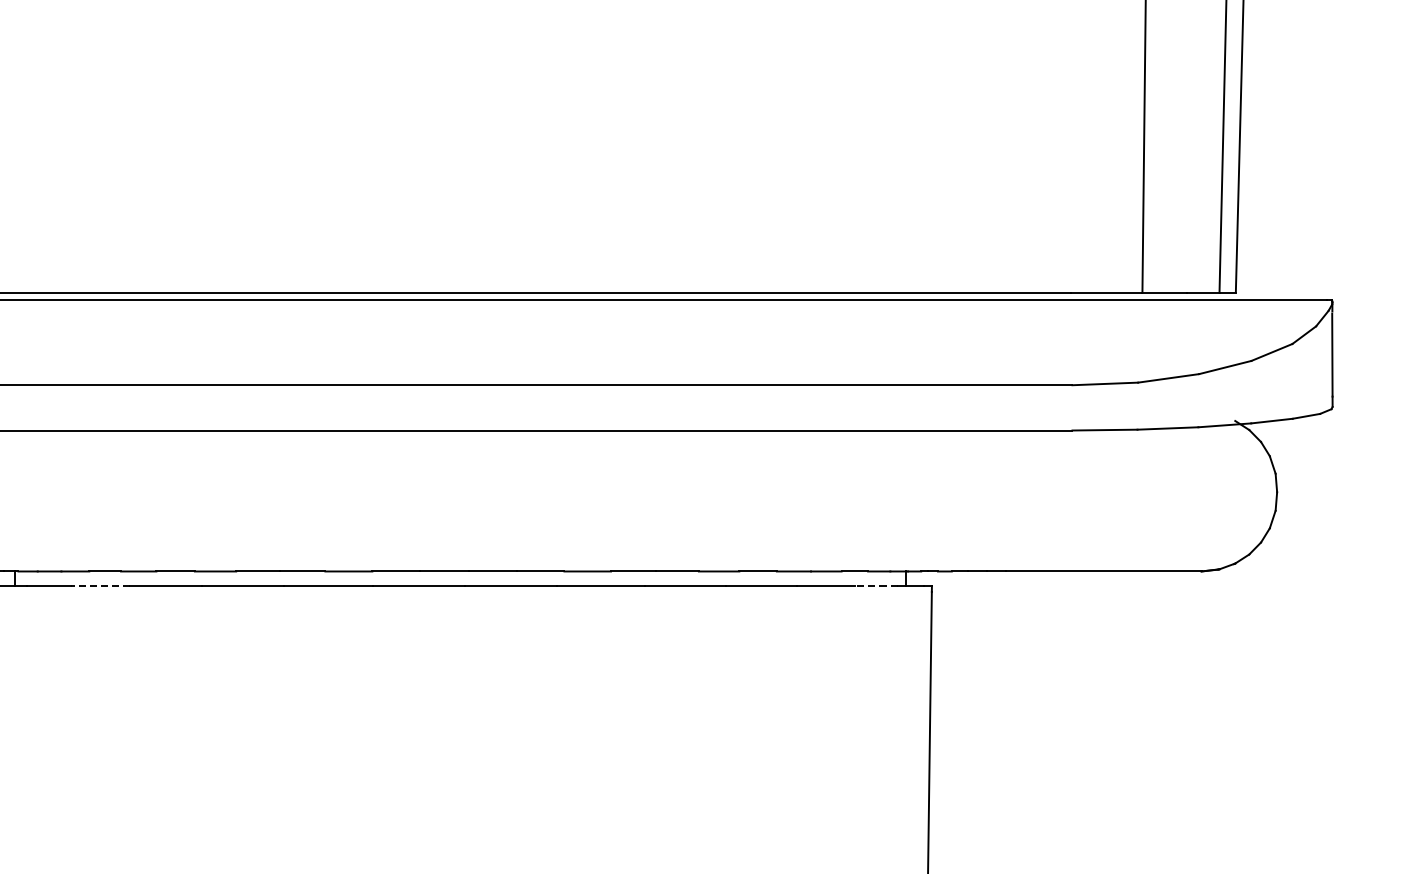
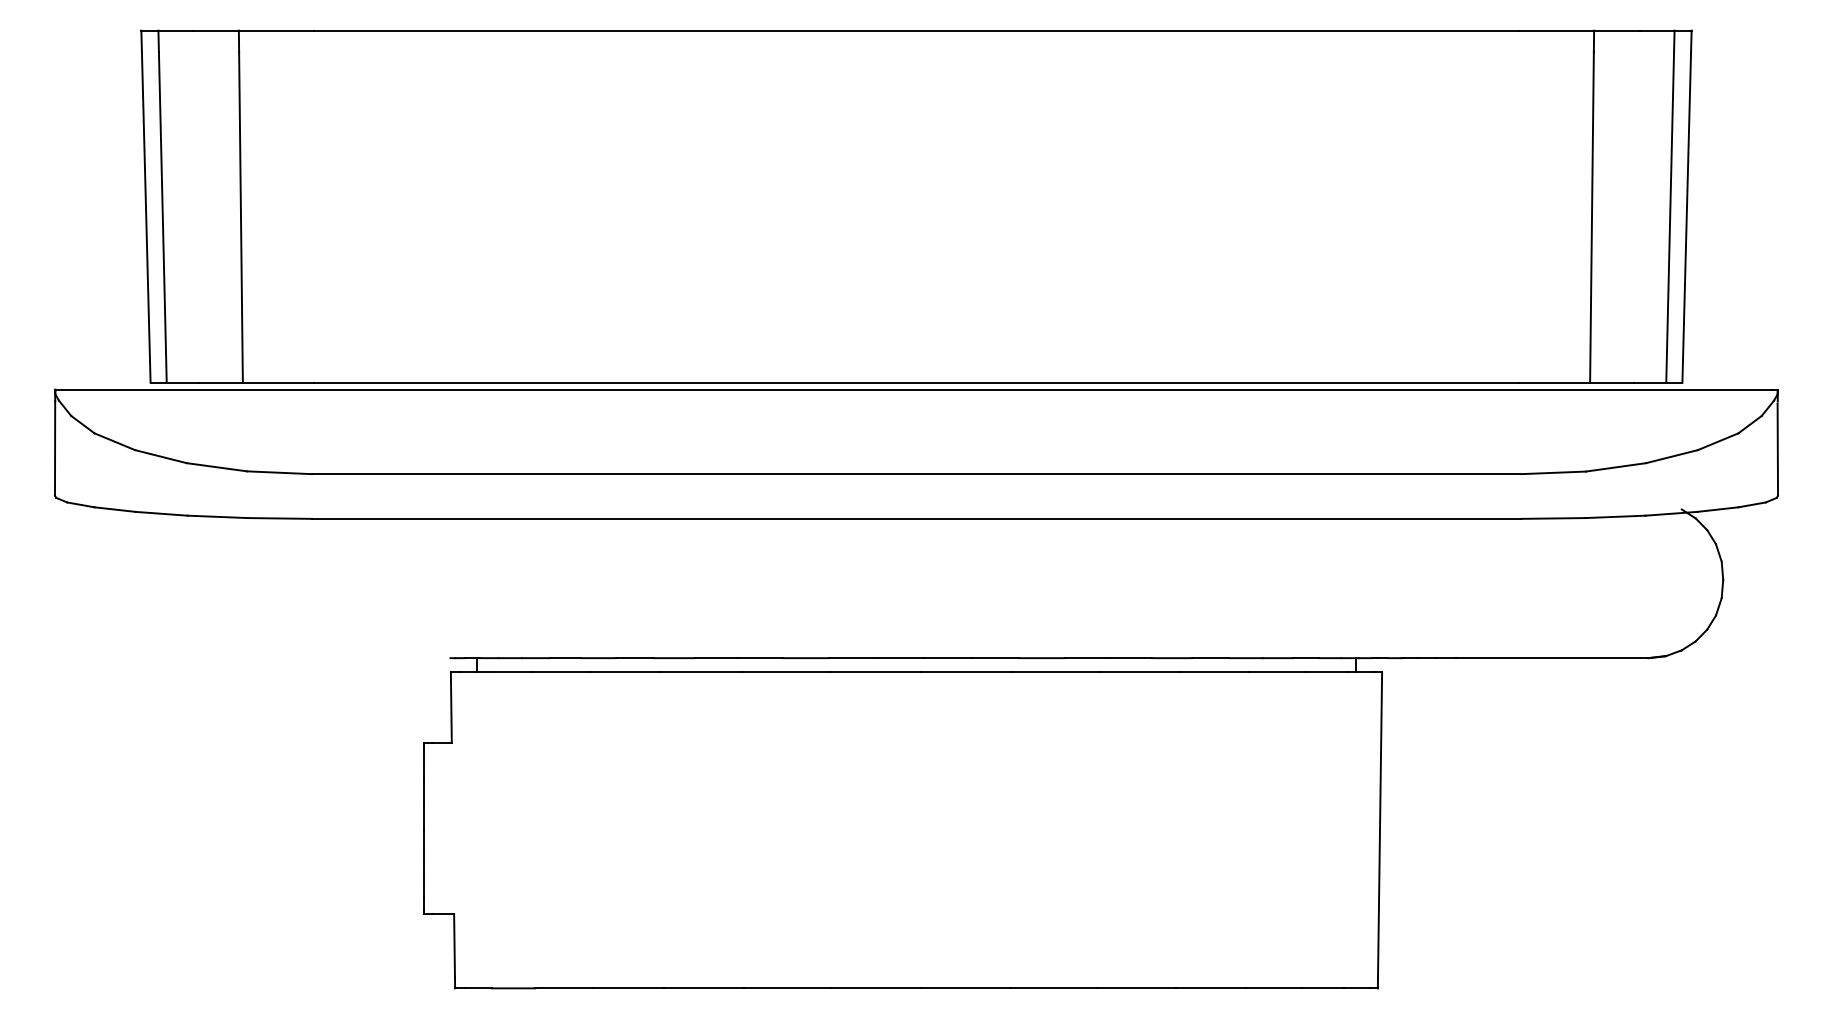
line: (100, 585) -> (560, 672), dashed -> solid
line: (875, 585) -> (1326, 672), dashed -> solid

